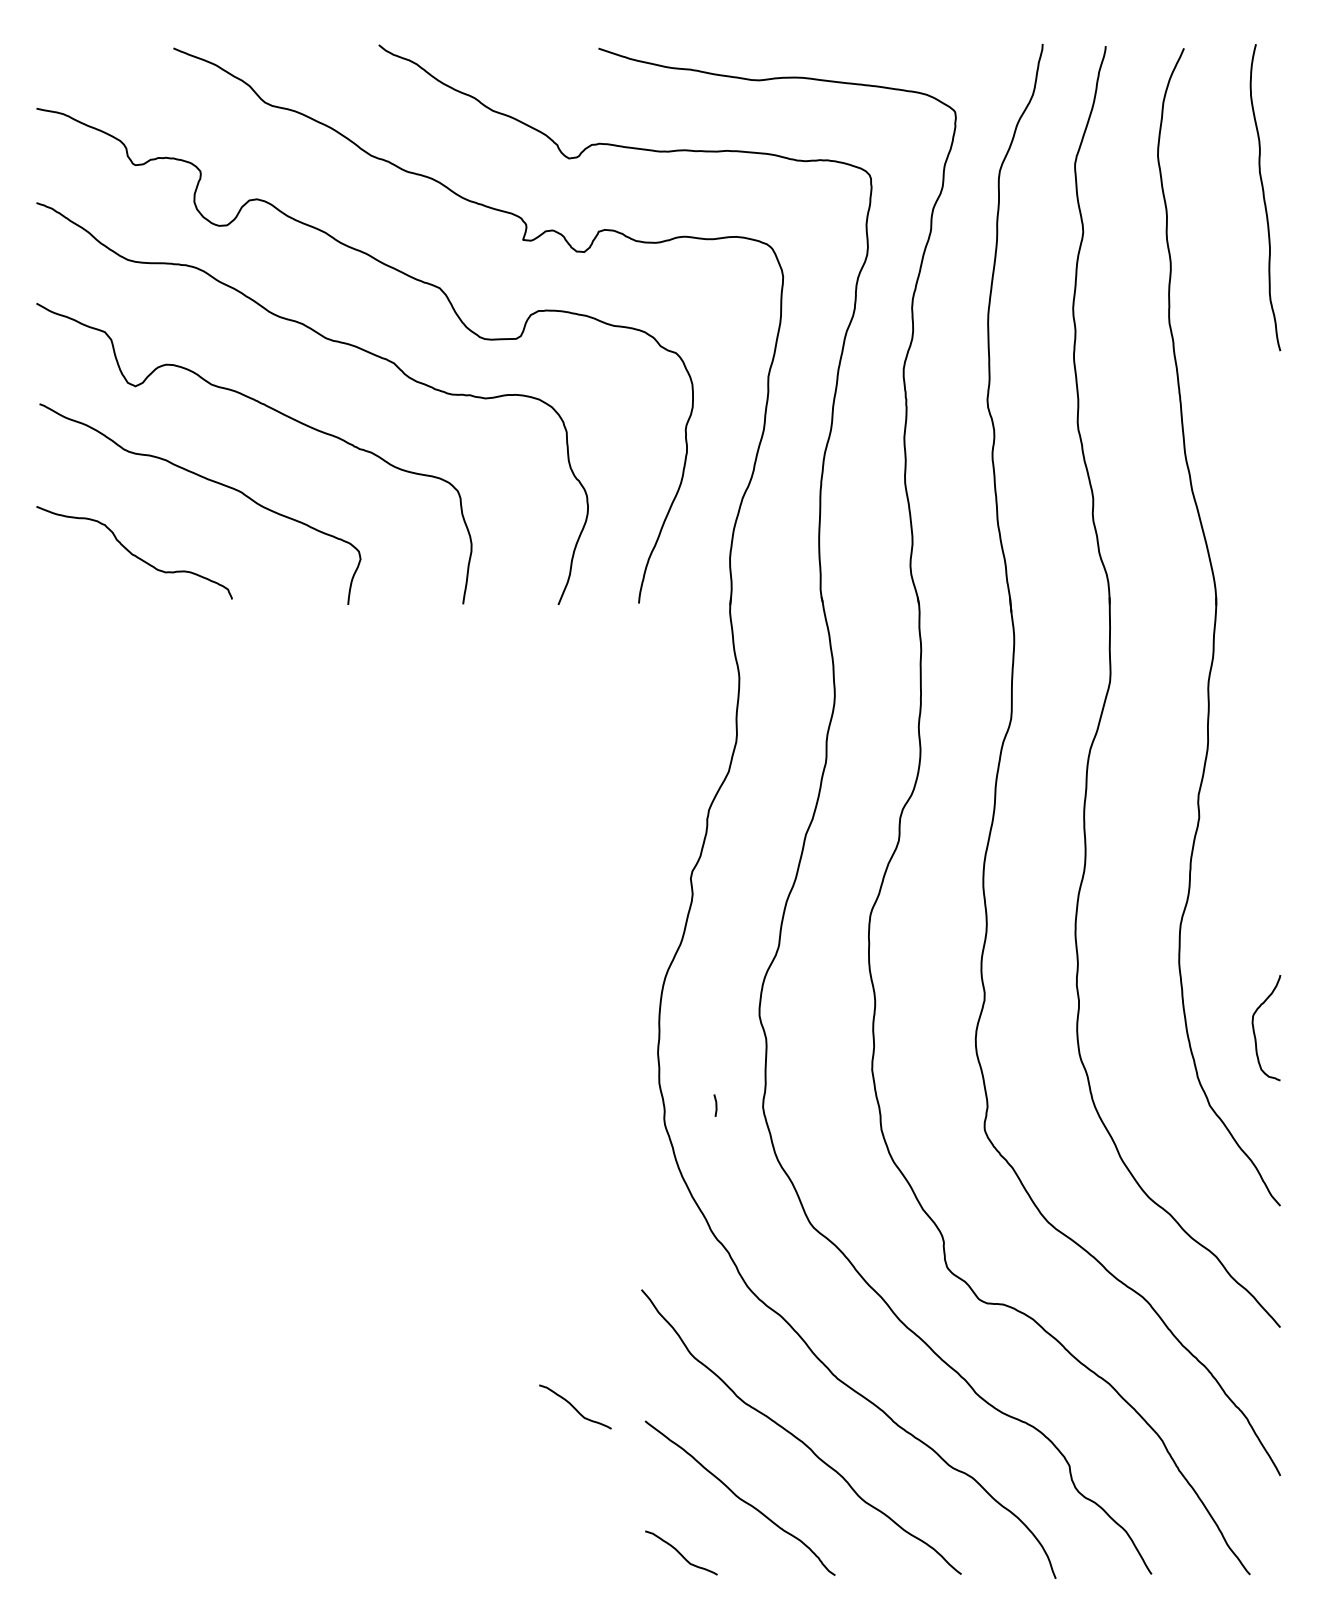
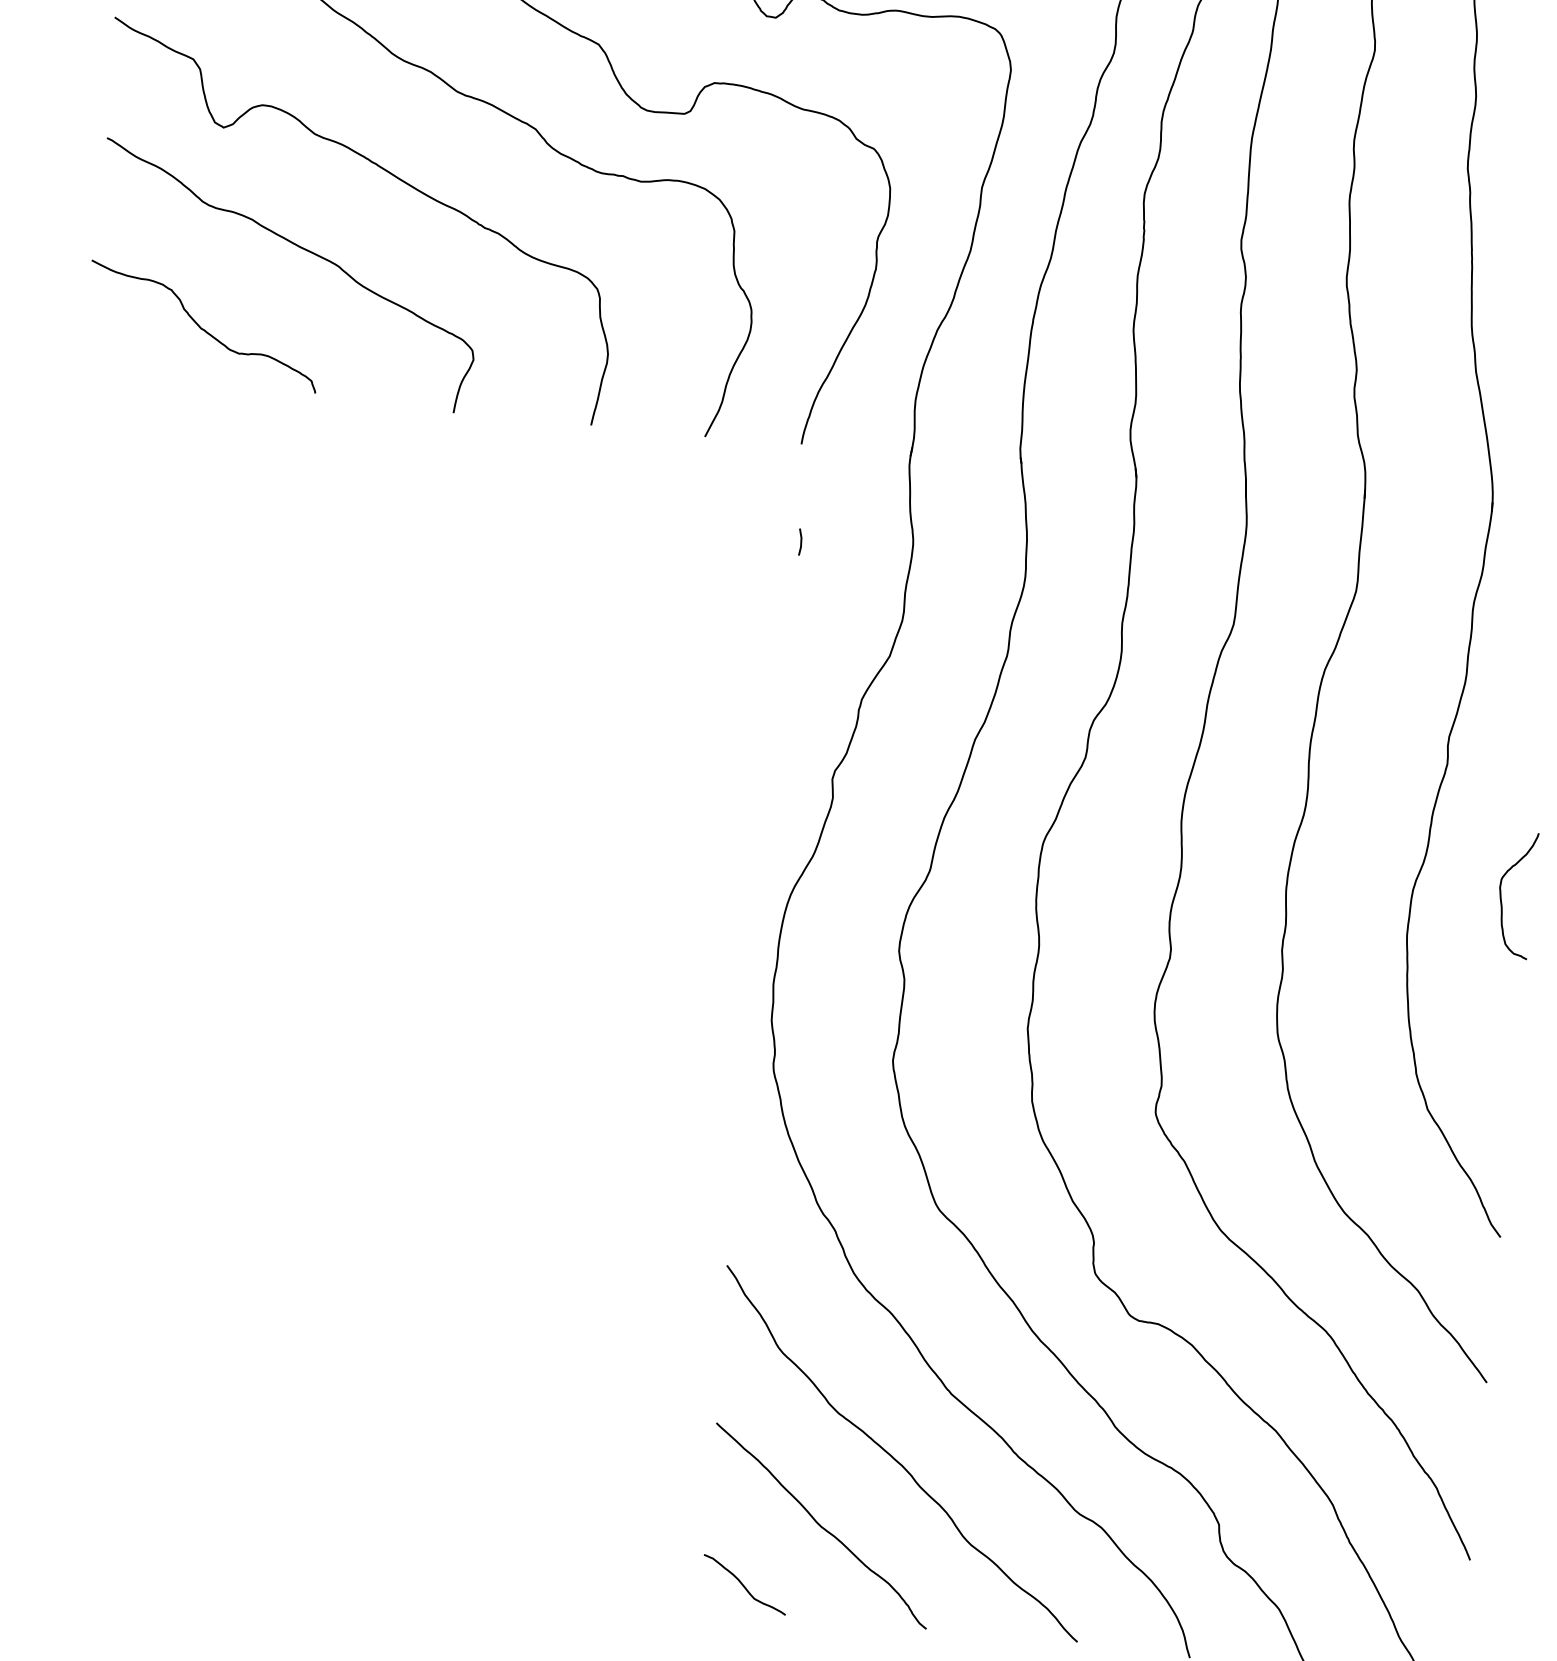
curve: (1254, 1028) -> (1501, 894), moved
line: (715, 1105) -> (800, 541), moved
curve: (574, 1406) -> (633, 1397), removed

